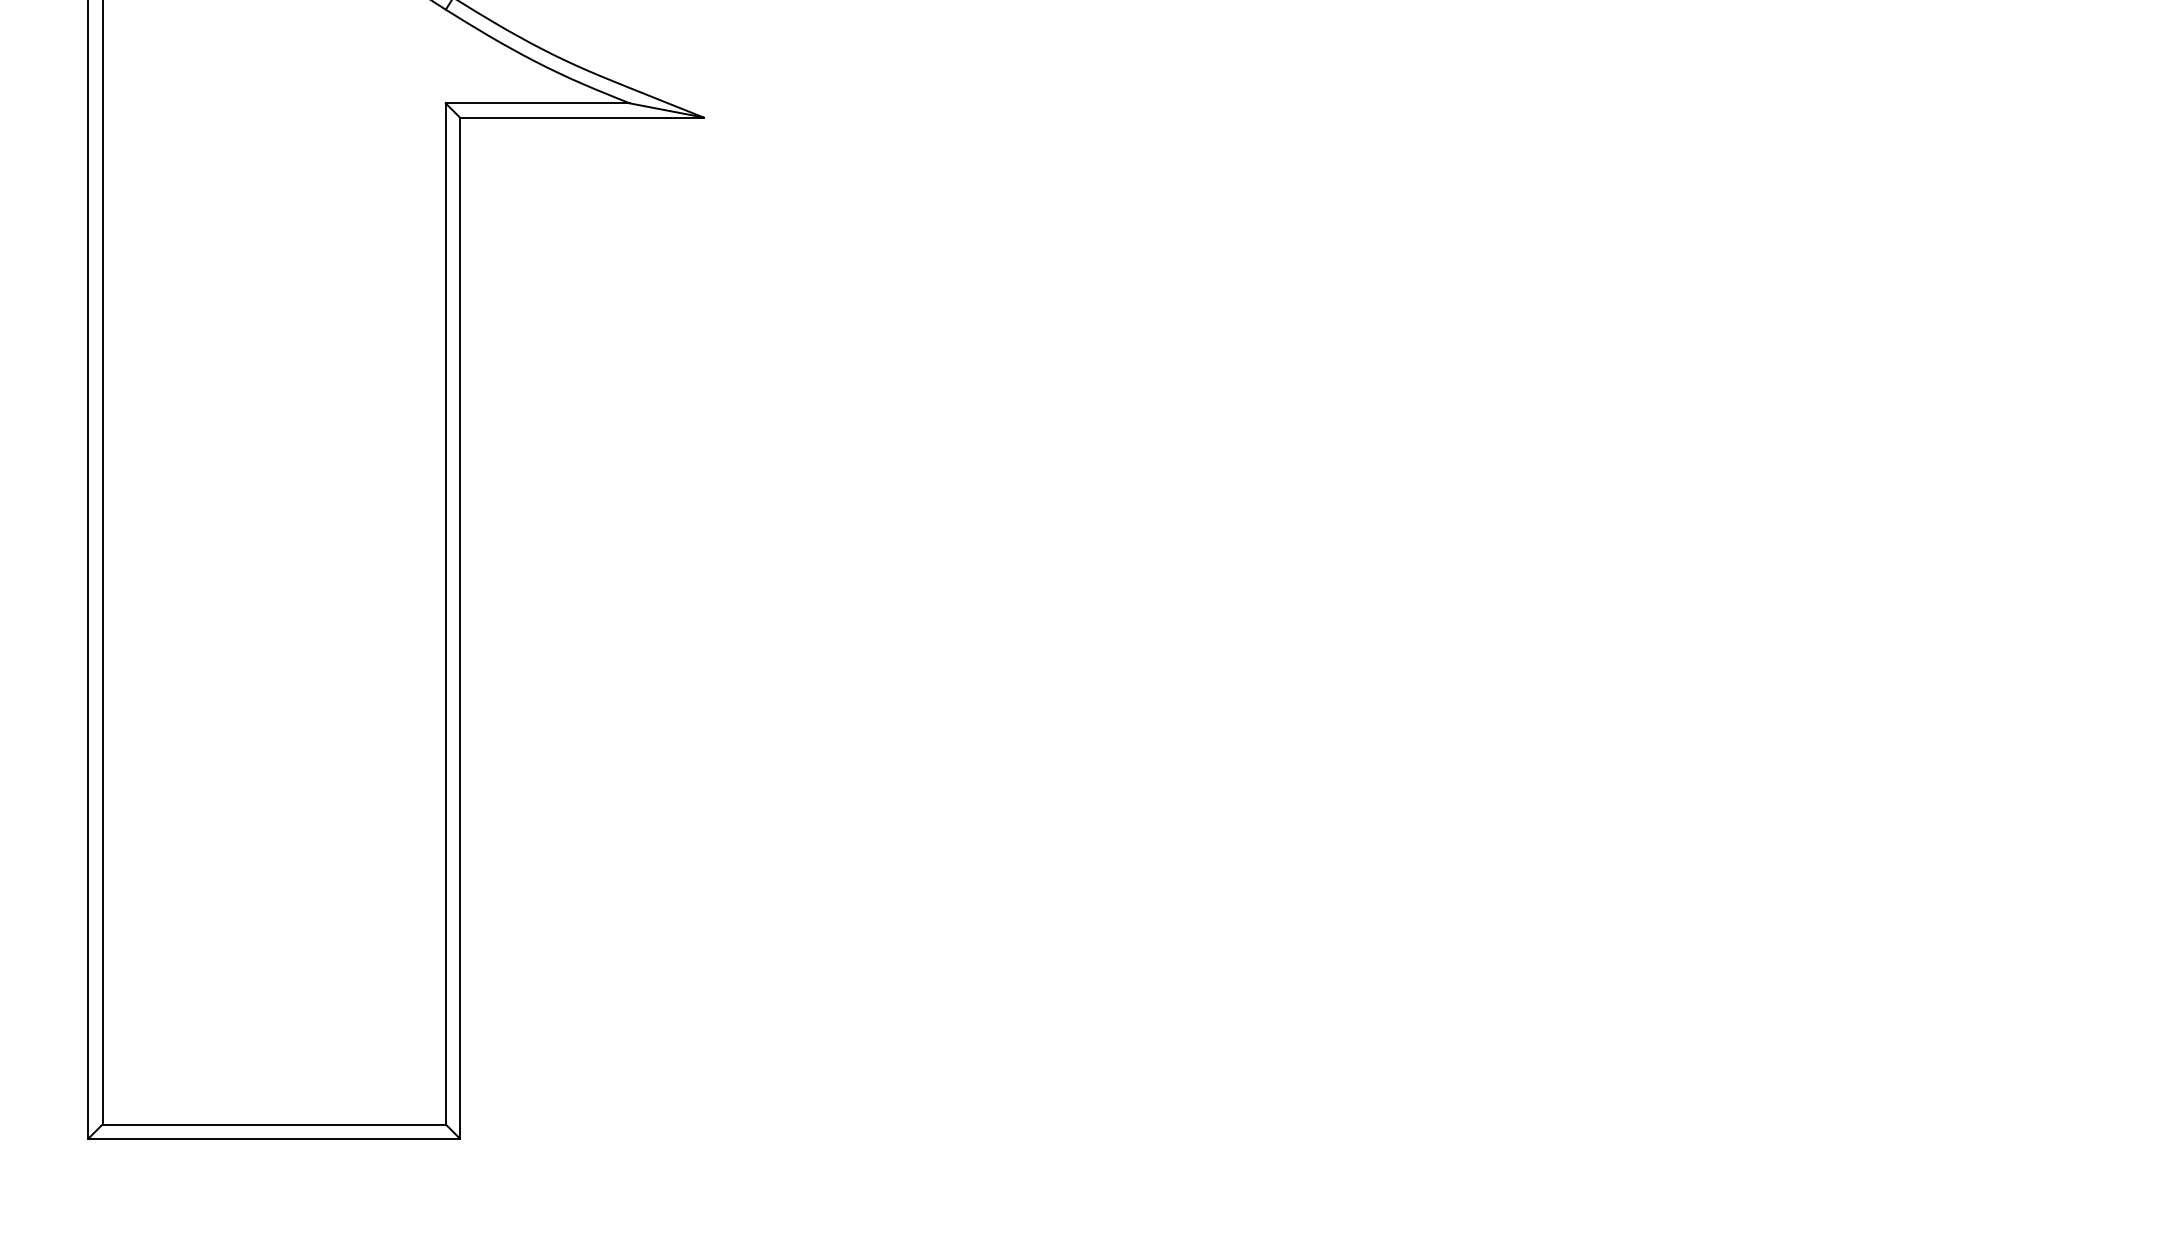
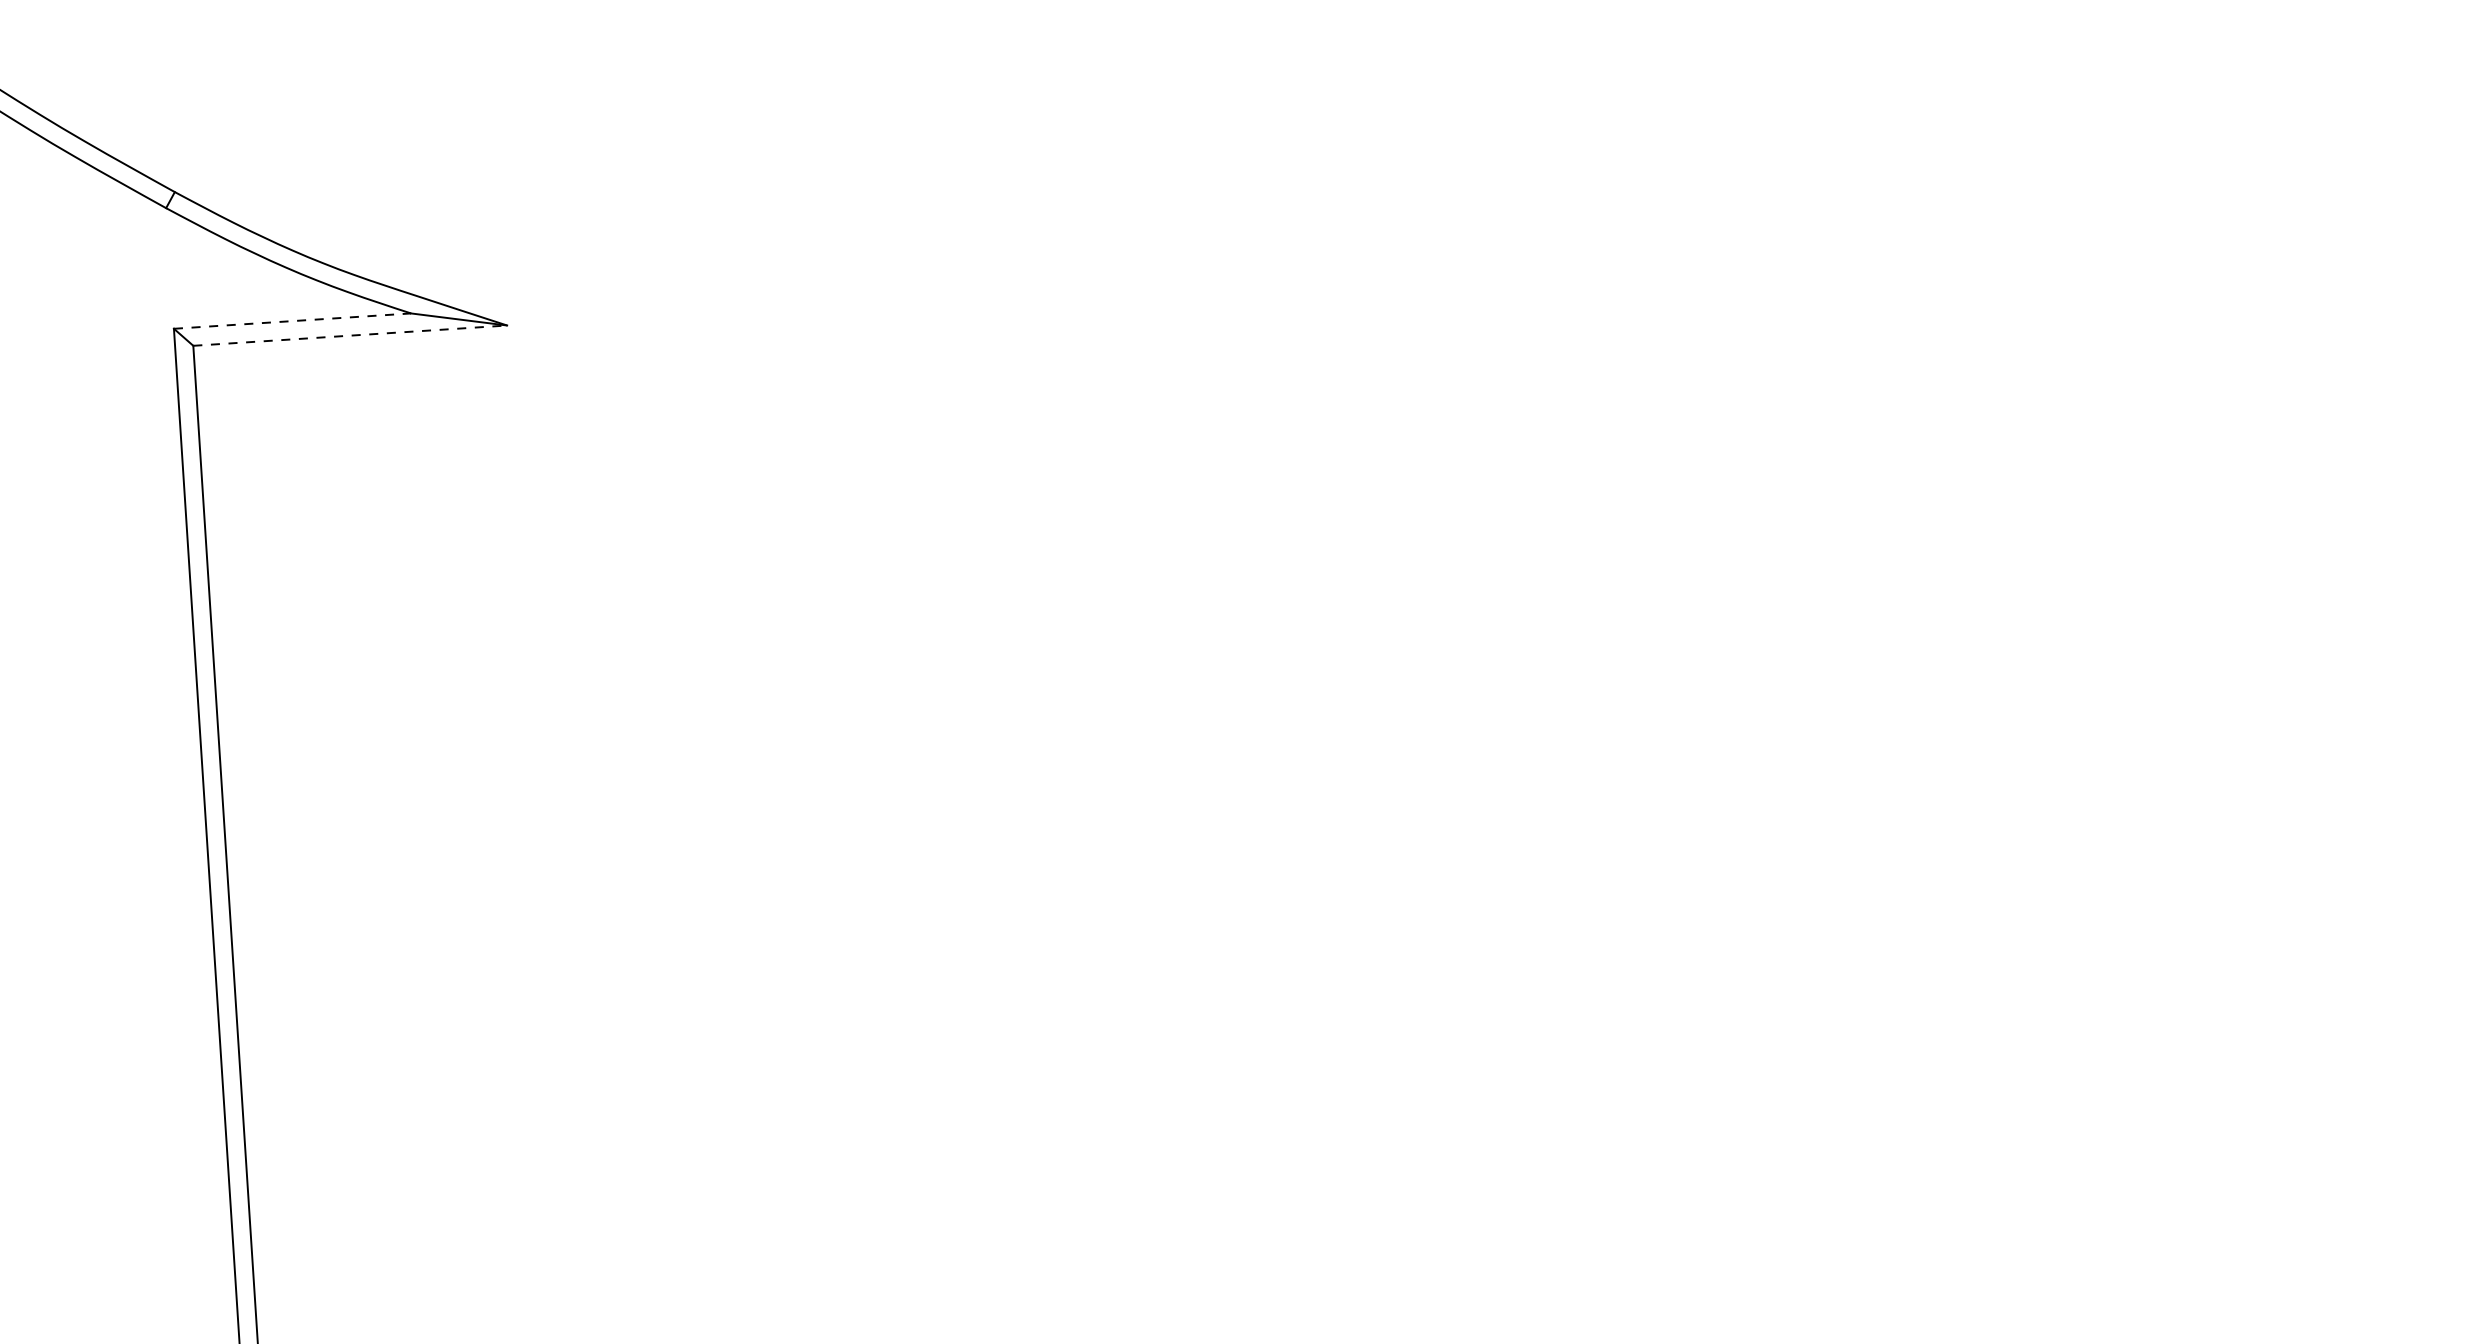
line: (538, 103) -> (293, 321), solid -> dashed
line: (581, 117) -> (349, 335), solid -> dashed

